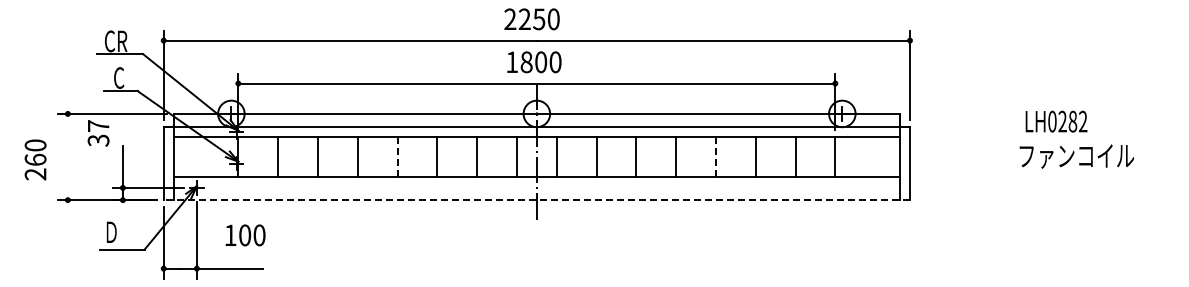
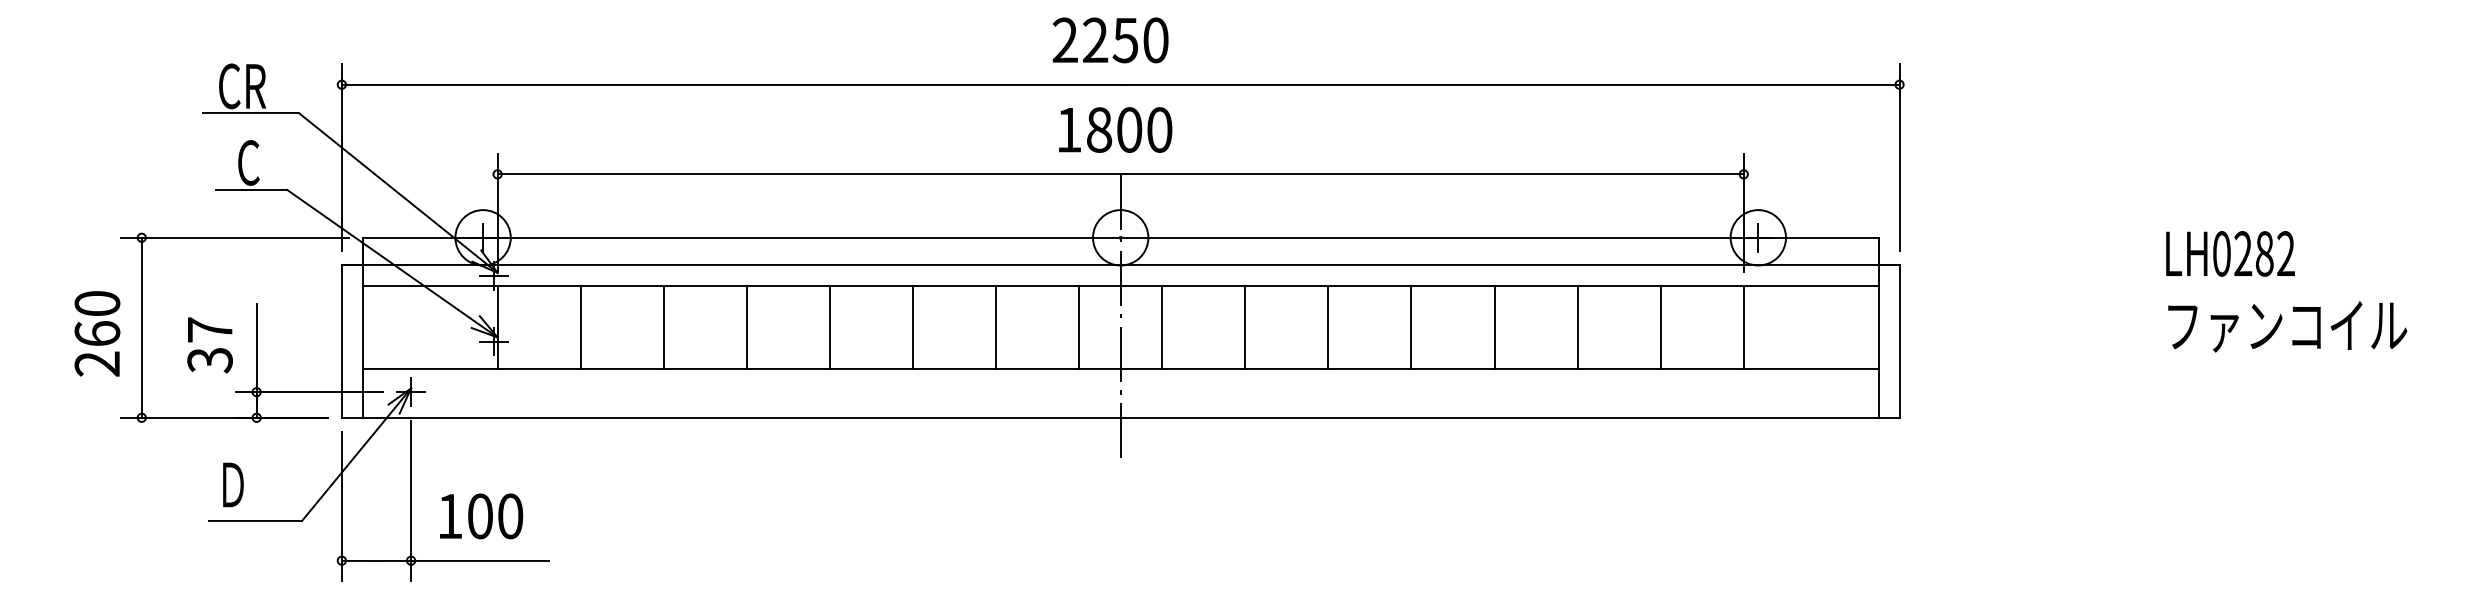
text: (1056, 121) -> (2230, 253), moved
text: (98, 133) -> (209, 345), moved
line: (67, 156) -> (140, 326), added
text: (1076, 156) -> (2286, 326), moved
line: (397, 157) -> (829, 328), dashed -> solid
line: (715, 157) -> (1493, 328), dashed -> solid
text: (35, 159) -> (97, 332), moved
line: (536, 200) -> (1119, 418), dashed -> solid
text: (245, 235) -> (481, 516), moved

